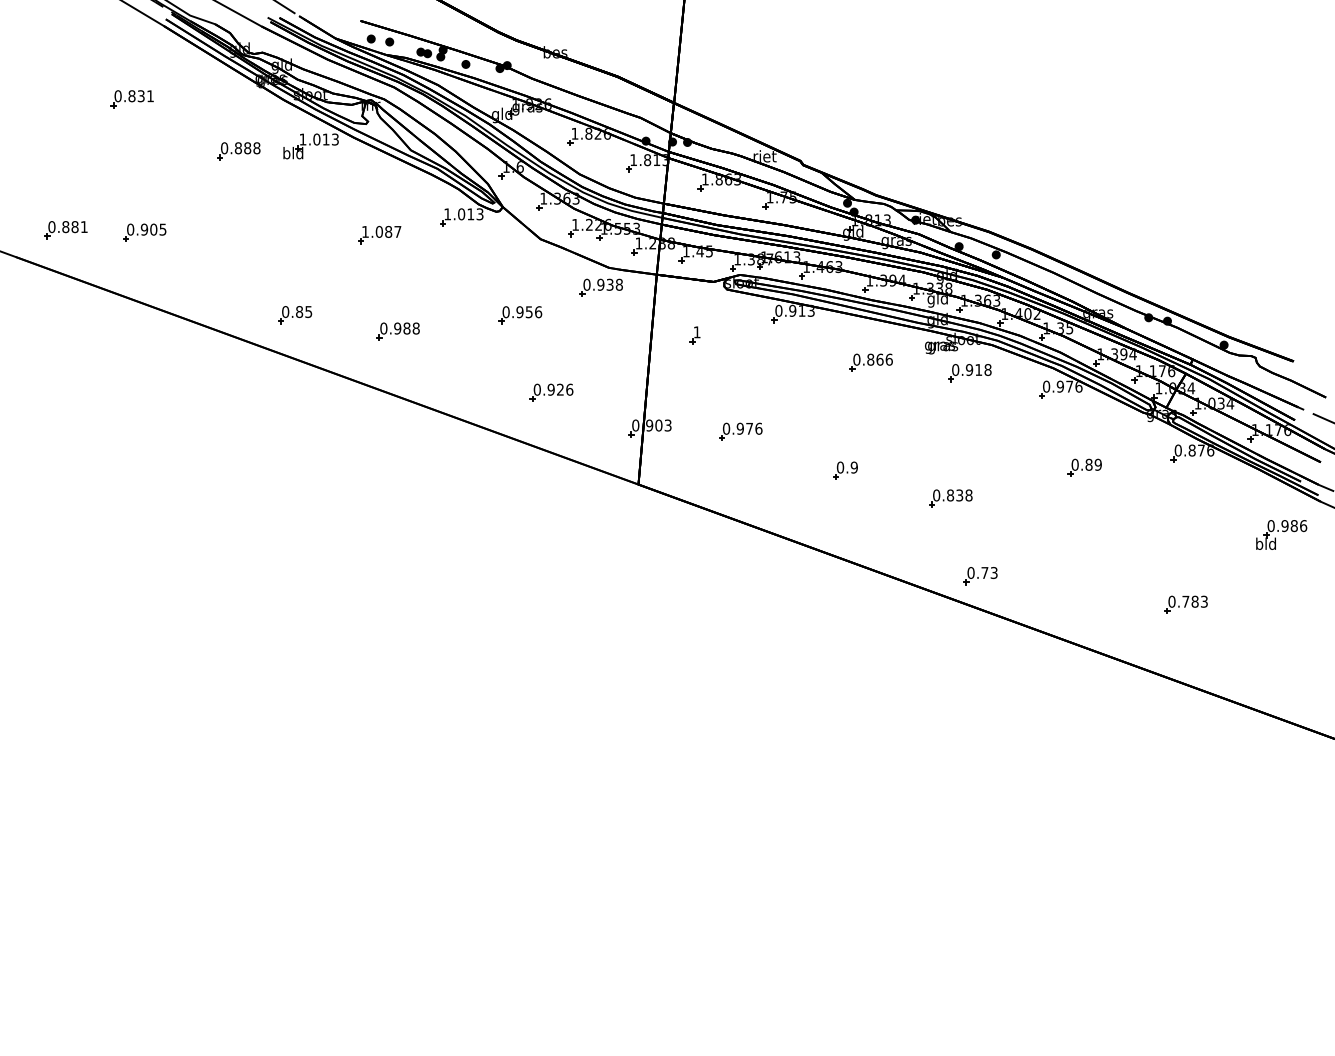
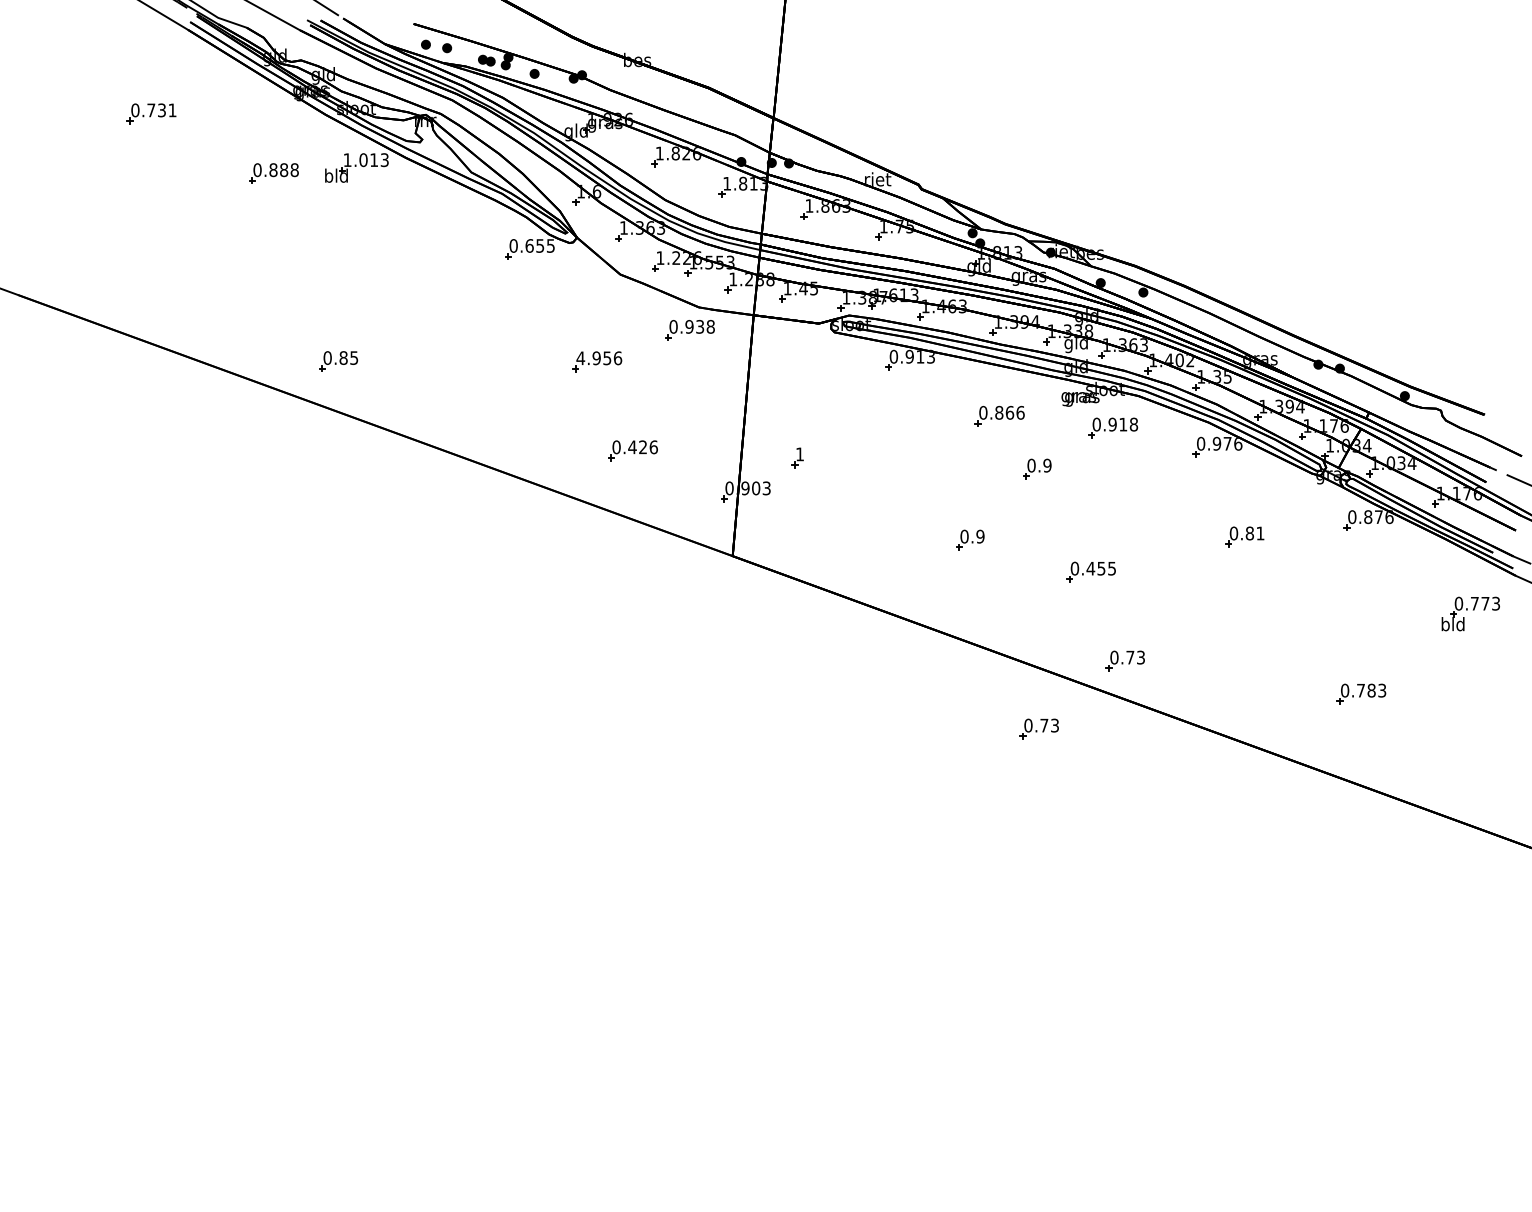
text: (132, 96) -> (151, 110), 0.831 -> 0.731
text: (463, 213) -> (531, 245), 1.013 -> 0.655
part: (65, 229) -> (75, 263), removed
part: (144, 232) -> (165, 266), removed
part: (379, 234) -> (435, 269), removed
text: (505, 312) -> (580, 358), 0.956 -> 4.956
part: (397, 331) -> (456, 380), removed
part: (694, 335) -> (797, 457), moved
text: (551, 389) -> (632, 447), 0.926 -> 0.426
part: (904, 408) -> (1037, 468), added
part: (741, 431) -> (850, 495), removed
text: (1098, 464) -> (1260, 533), 0.89 -> 0.81
text: (959, 495) -> (1101, 568), 0.838 -> 0.455
text: (1294, 525) -> (1485, 603), 0.986 -> 0.773
part: (904, 634) -> (1038, 728), added

